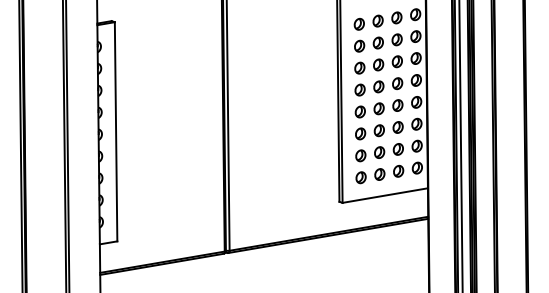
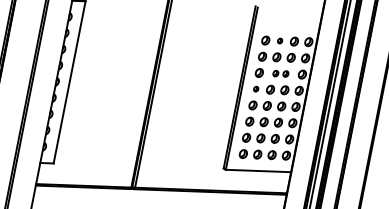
part: (377, 20) -> (279, 40), size x0.6
part: (387, 63) -> (280, 73), size x0.7
part: (359, 89) -> (255, 88), size x0.6

